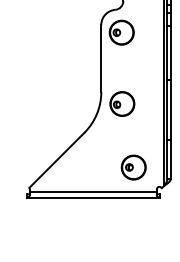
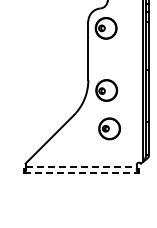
part: (133, 167) -> (109, 128), moved
line: (93, 191) -> (81, 166), solid -> dashed
line: (93, 198) -> (81, 172), solid -> dashed

